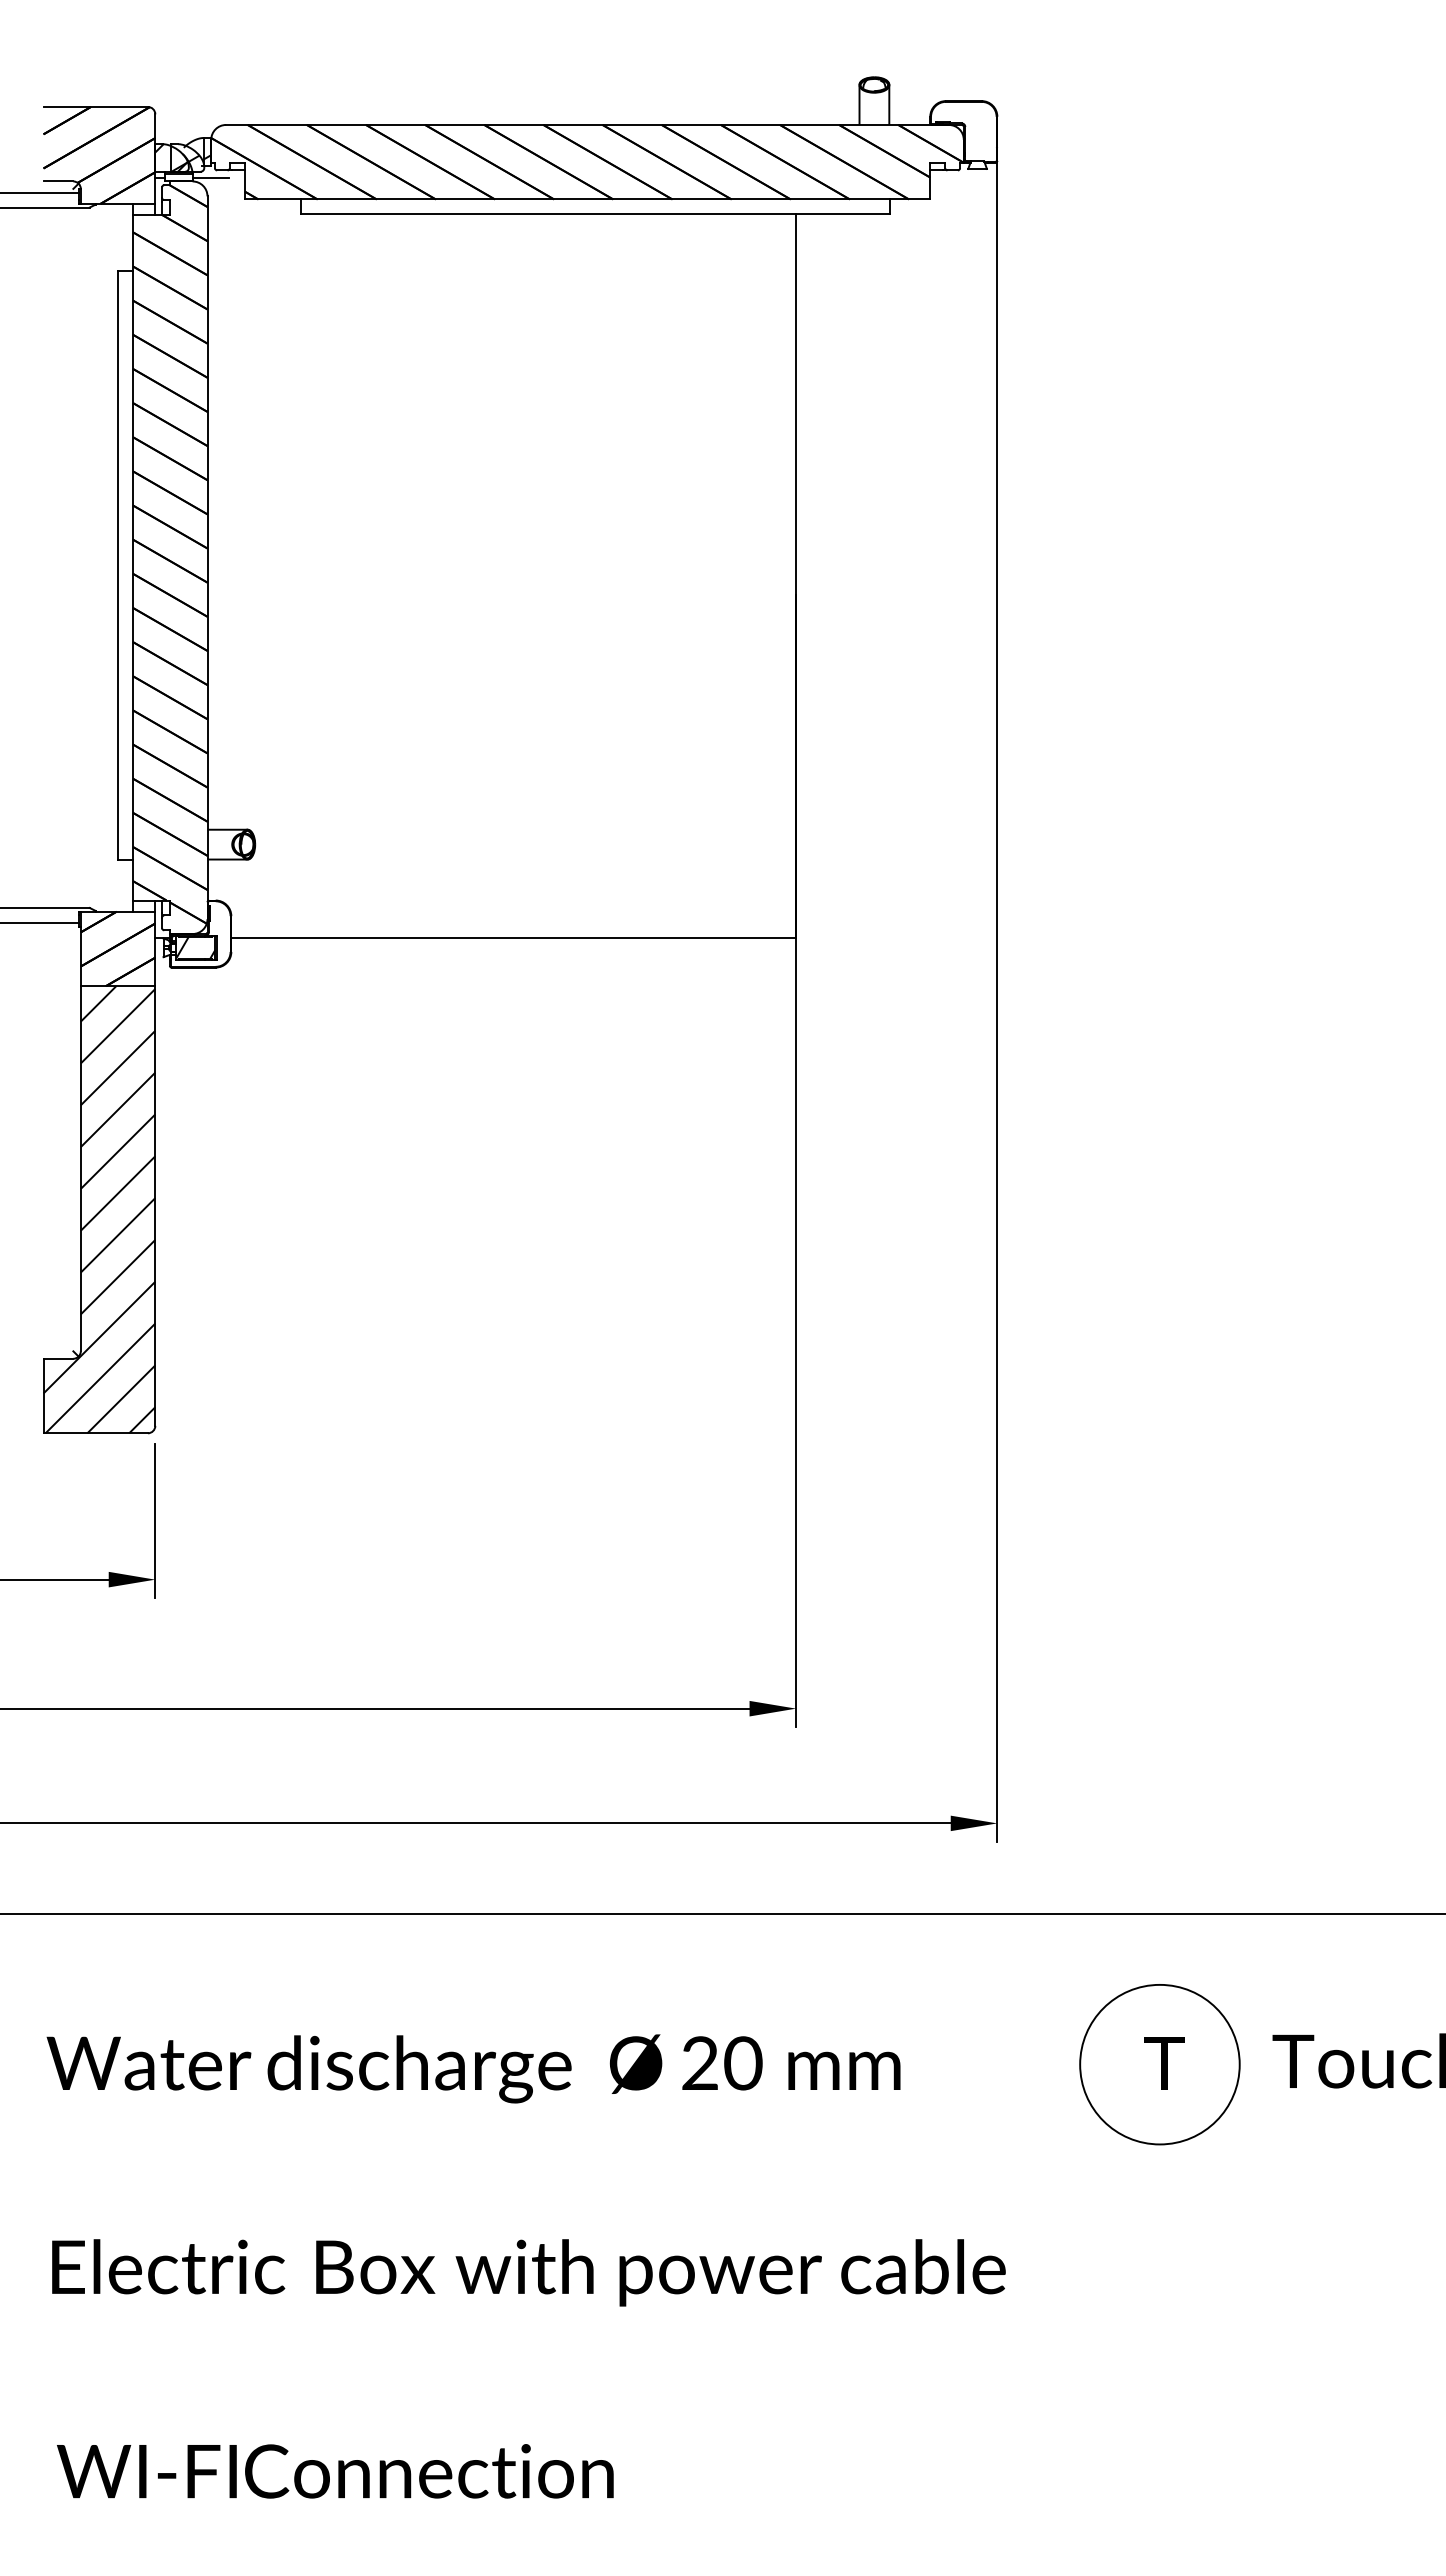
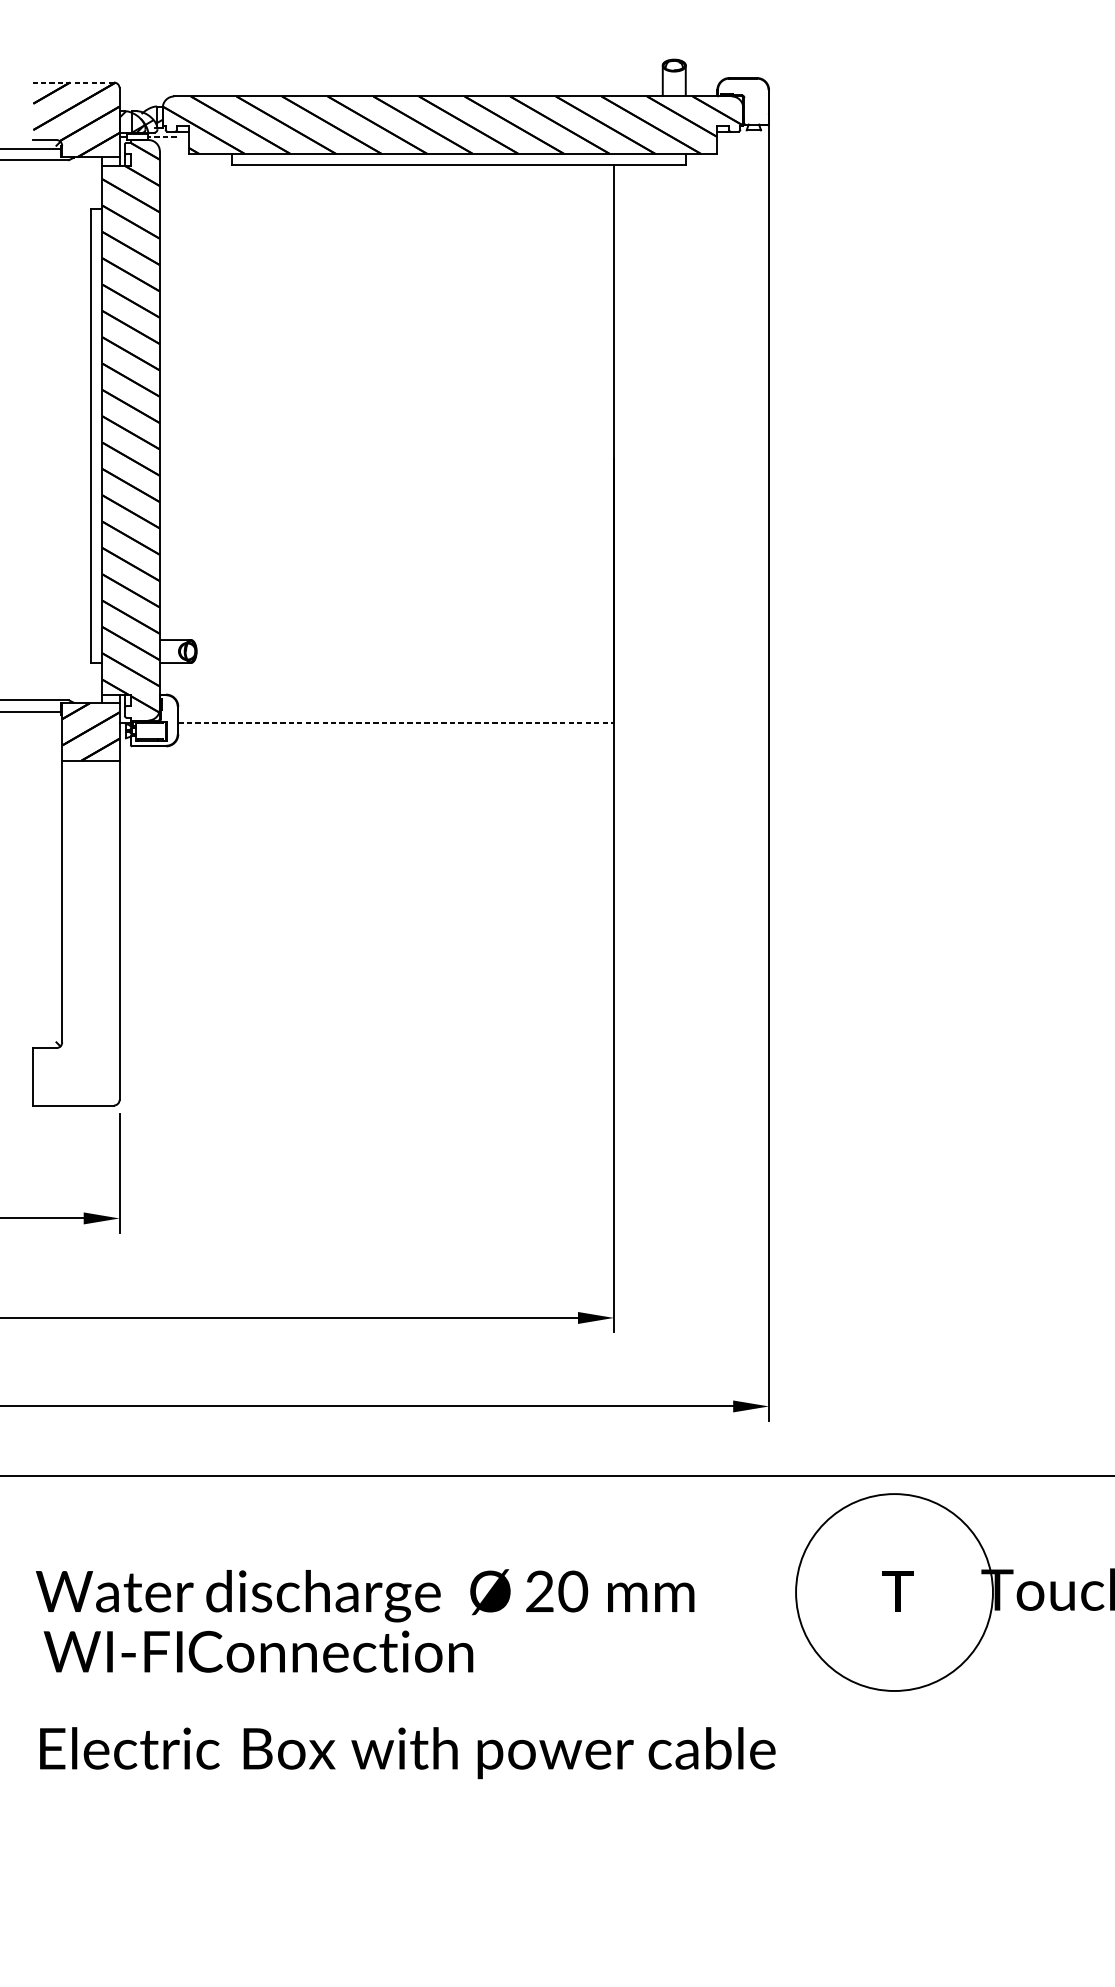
line: (95, 106) -> (73, 82), solid -> dashed
line: (210, 177) -> (162, 136), solid -> dashed
line: (514, 937) -> (396, 723), solid -> dashed
hatch: (195, 947) -> (150, 730), removed
hatch: (99, 1209) -> (76, 932), removed
circle: (1159, 2064) -> (894, 1592), size x1.6
text: (335, 2471) -> (258, 1651), moved

